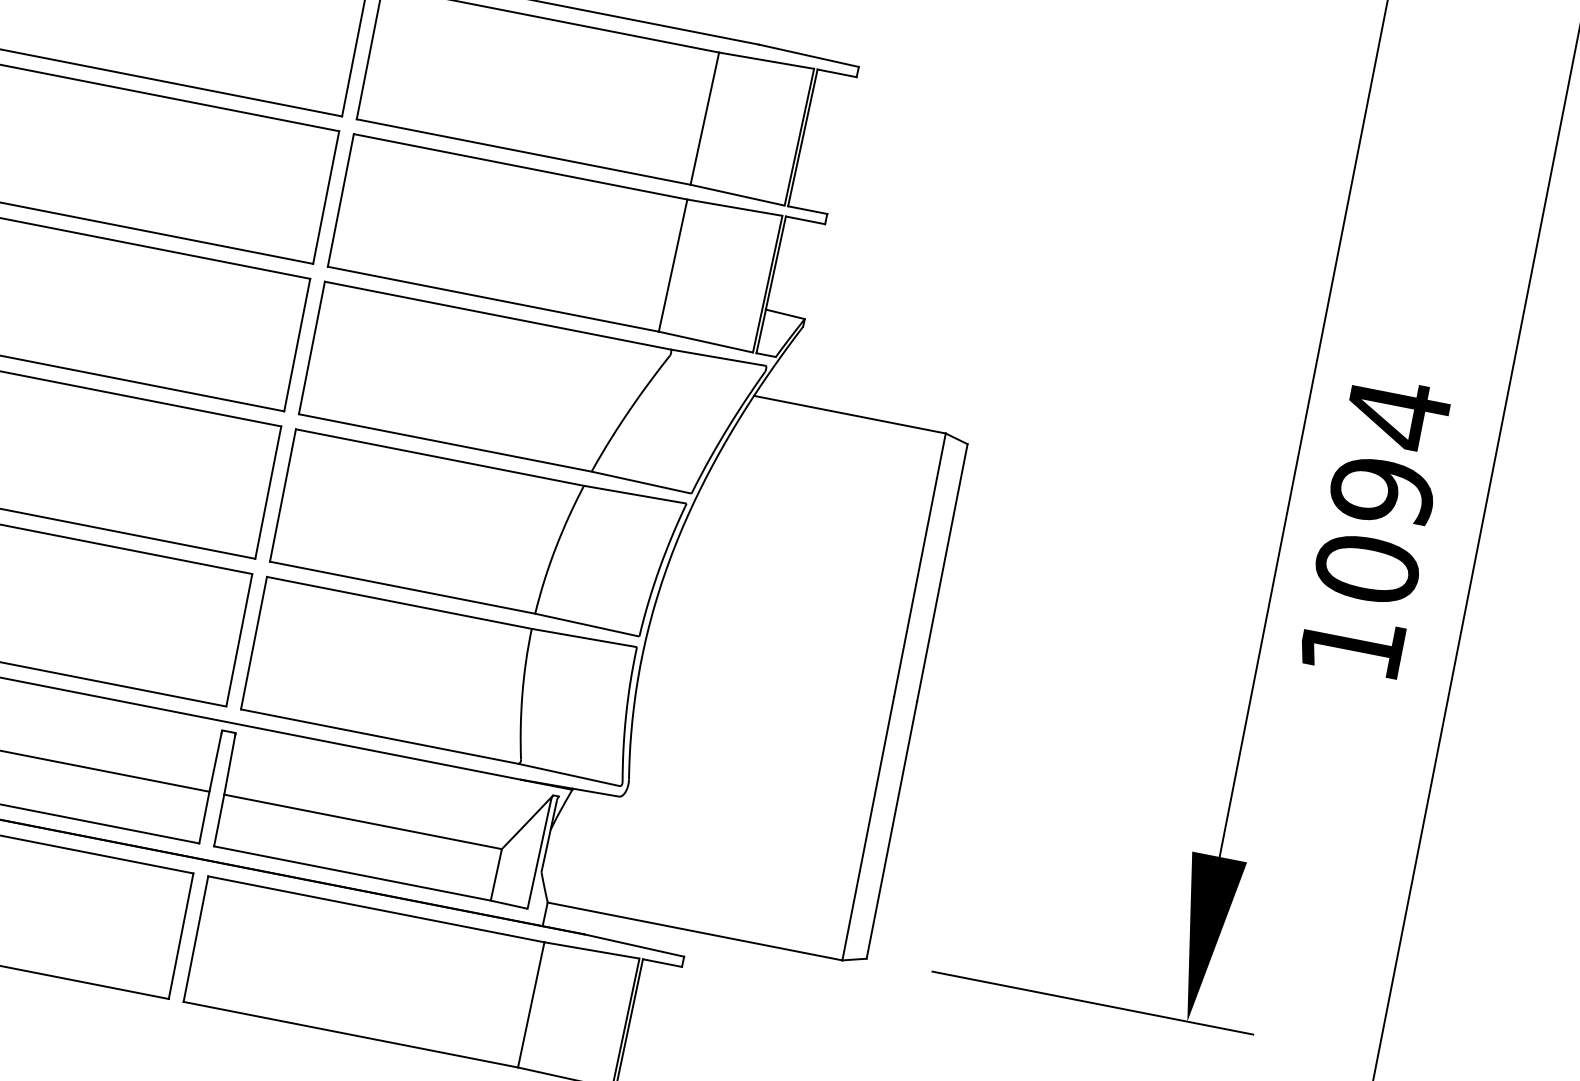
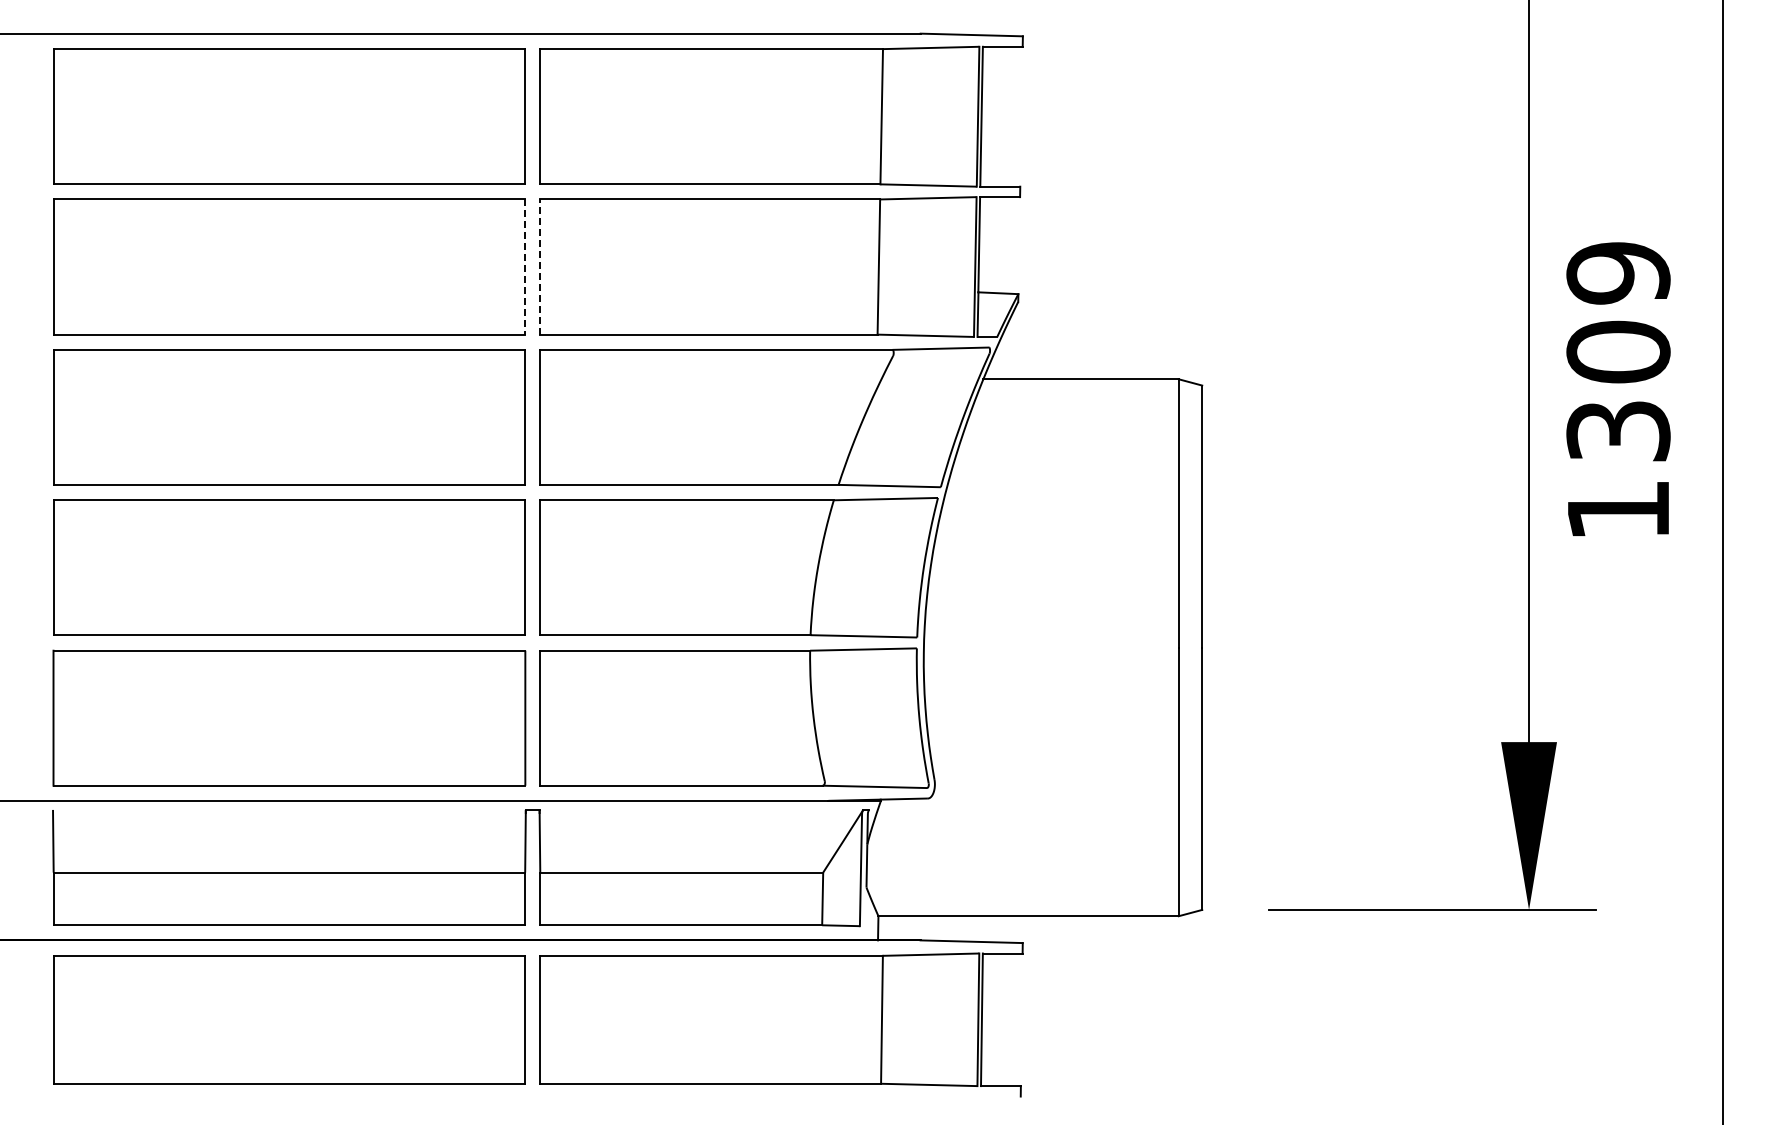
line: (326, 198) -> (525, 267), solid -> dashed
line: (340, 200) -> (540, 267), solid -> dashed
text: (1382, 490) -> (1618, 351), 1094 -> 1309

